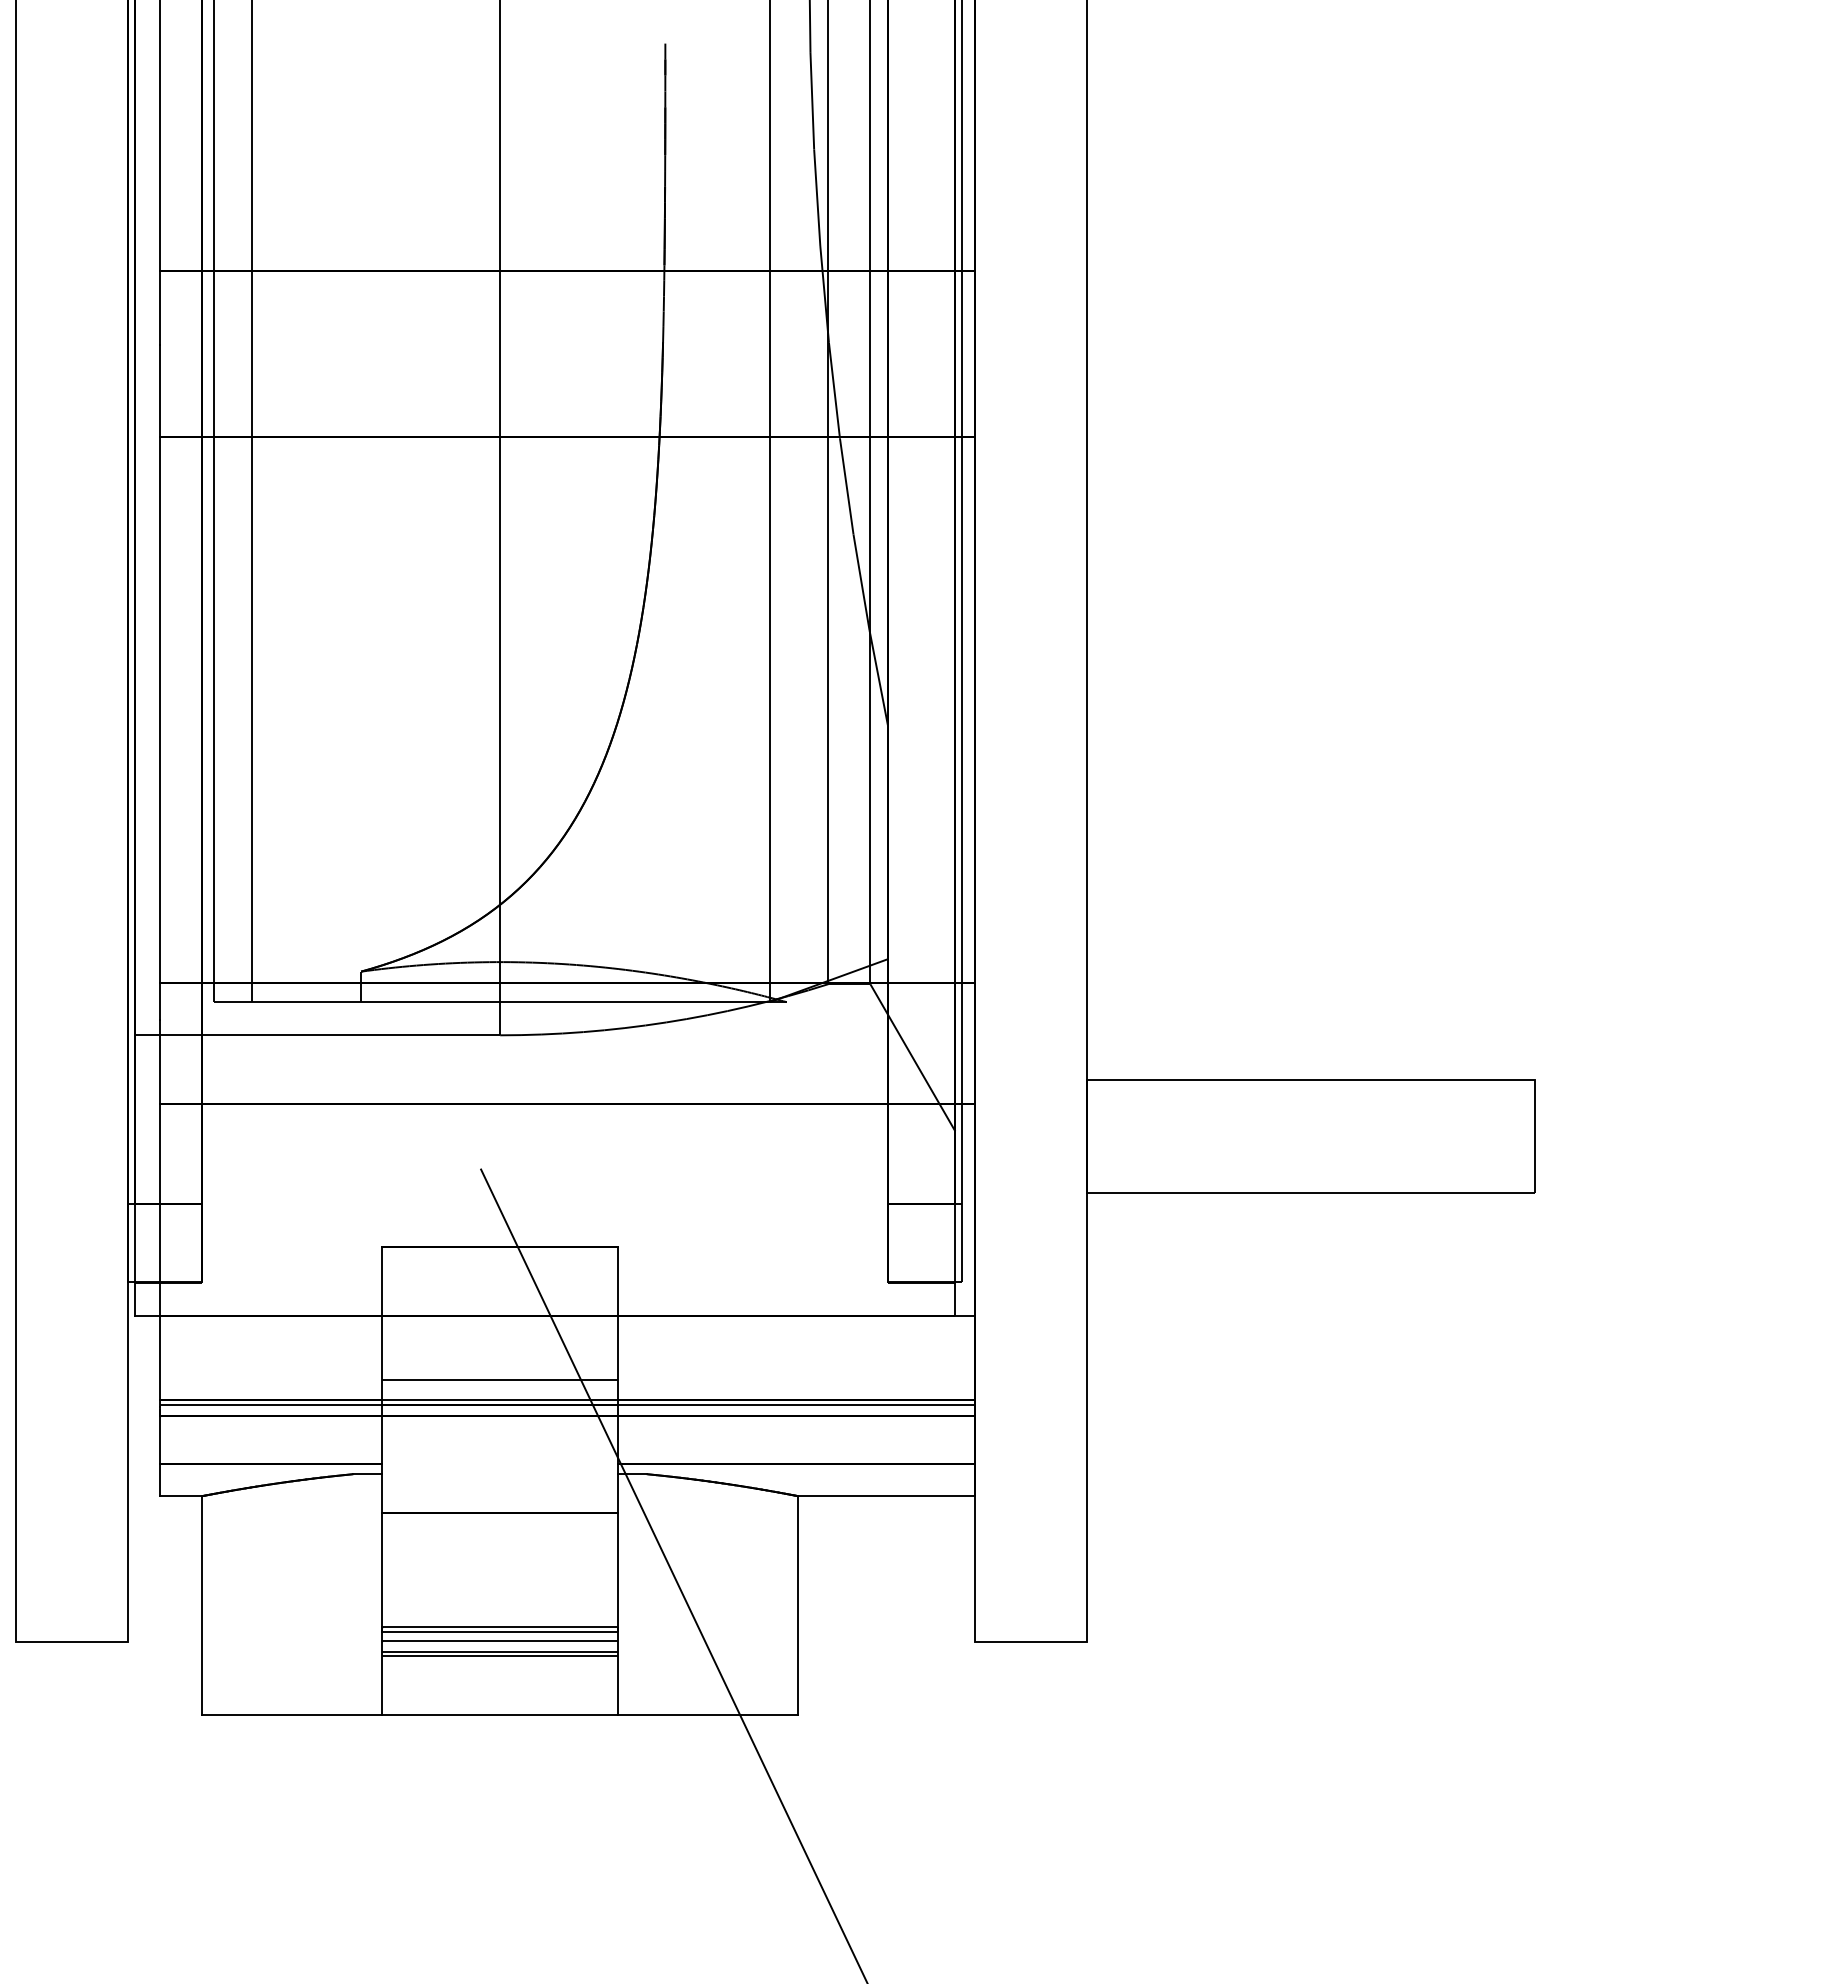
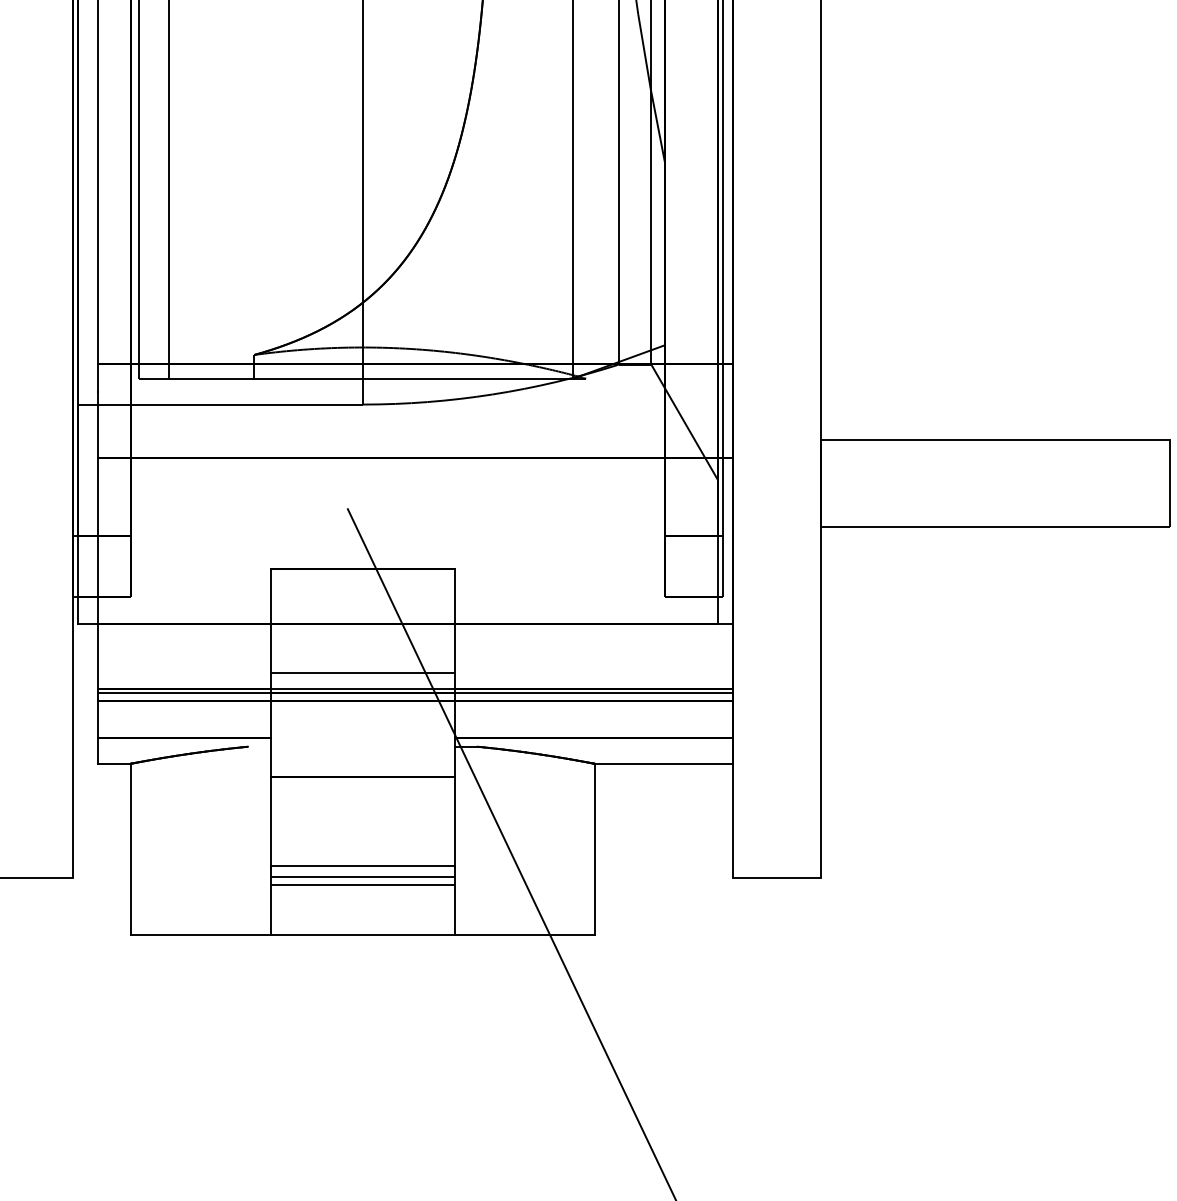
line: (367, 1474) -> (259, 746), removed
line: (500, 1631) -> (363, 869), removed
line: (500, 1656) -> (363, 888), removed

